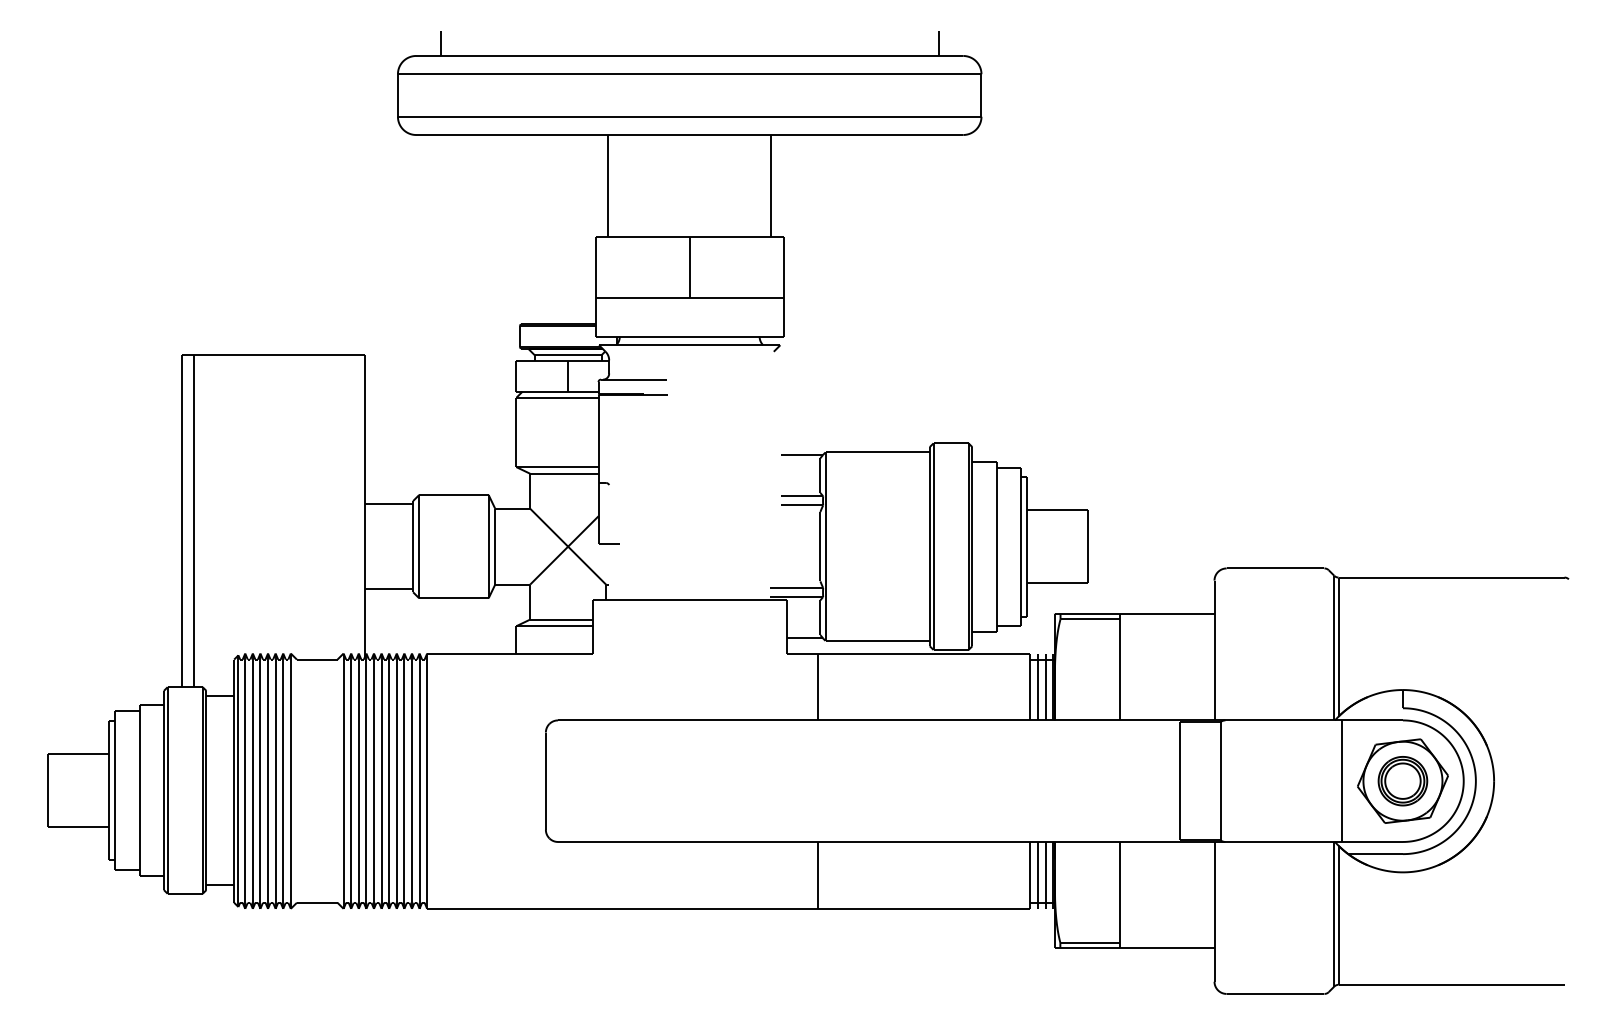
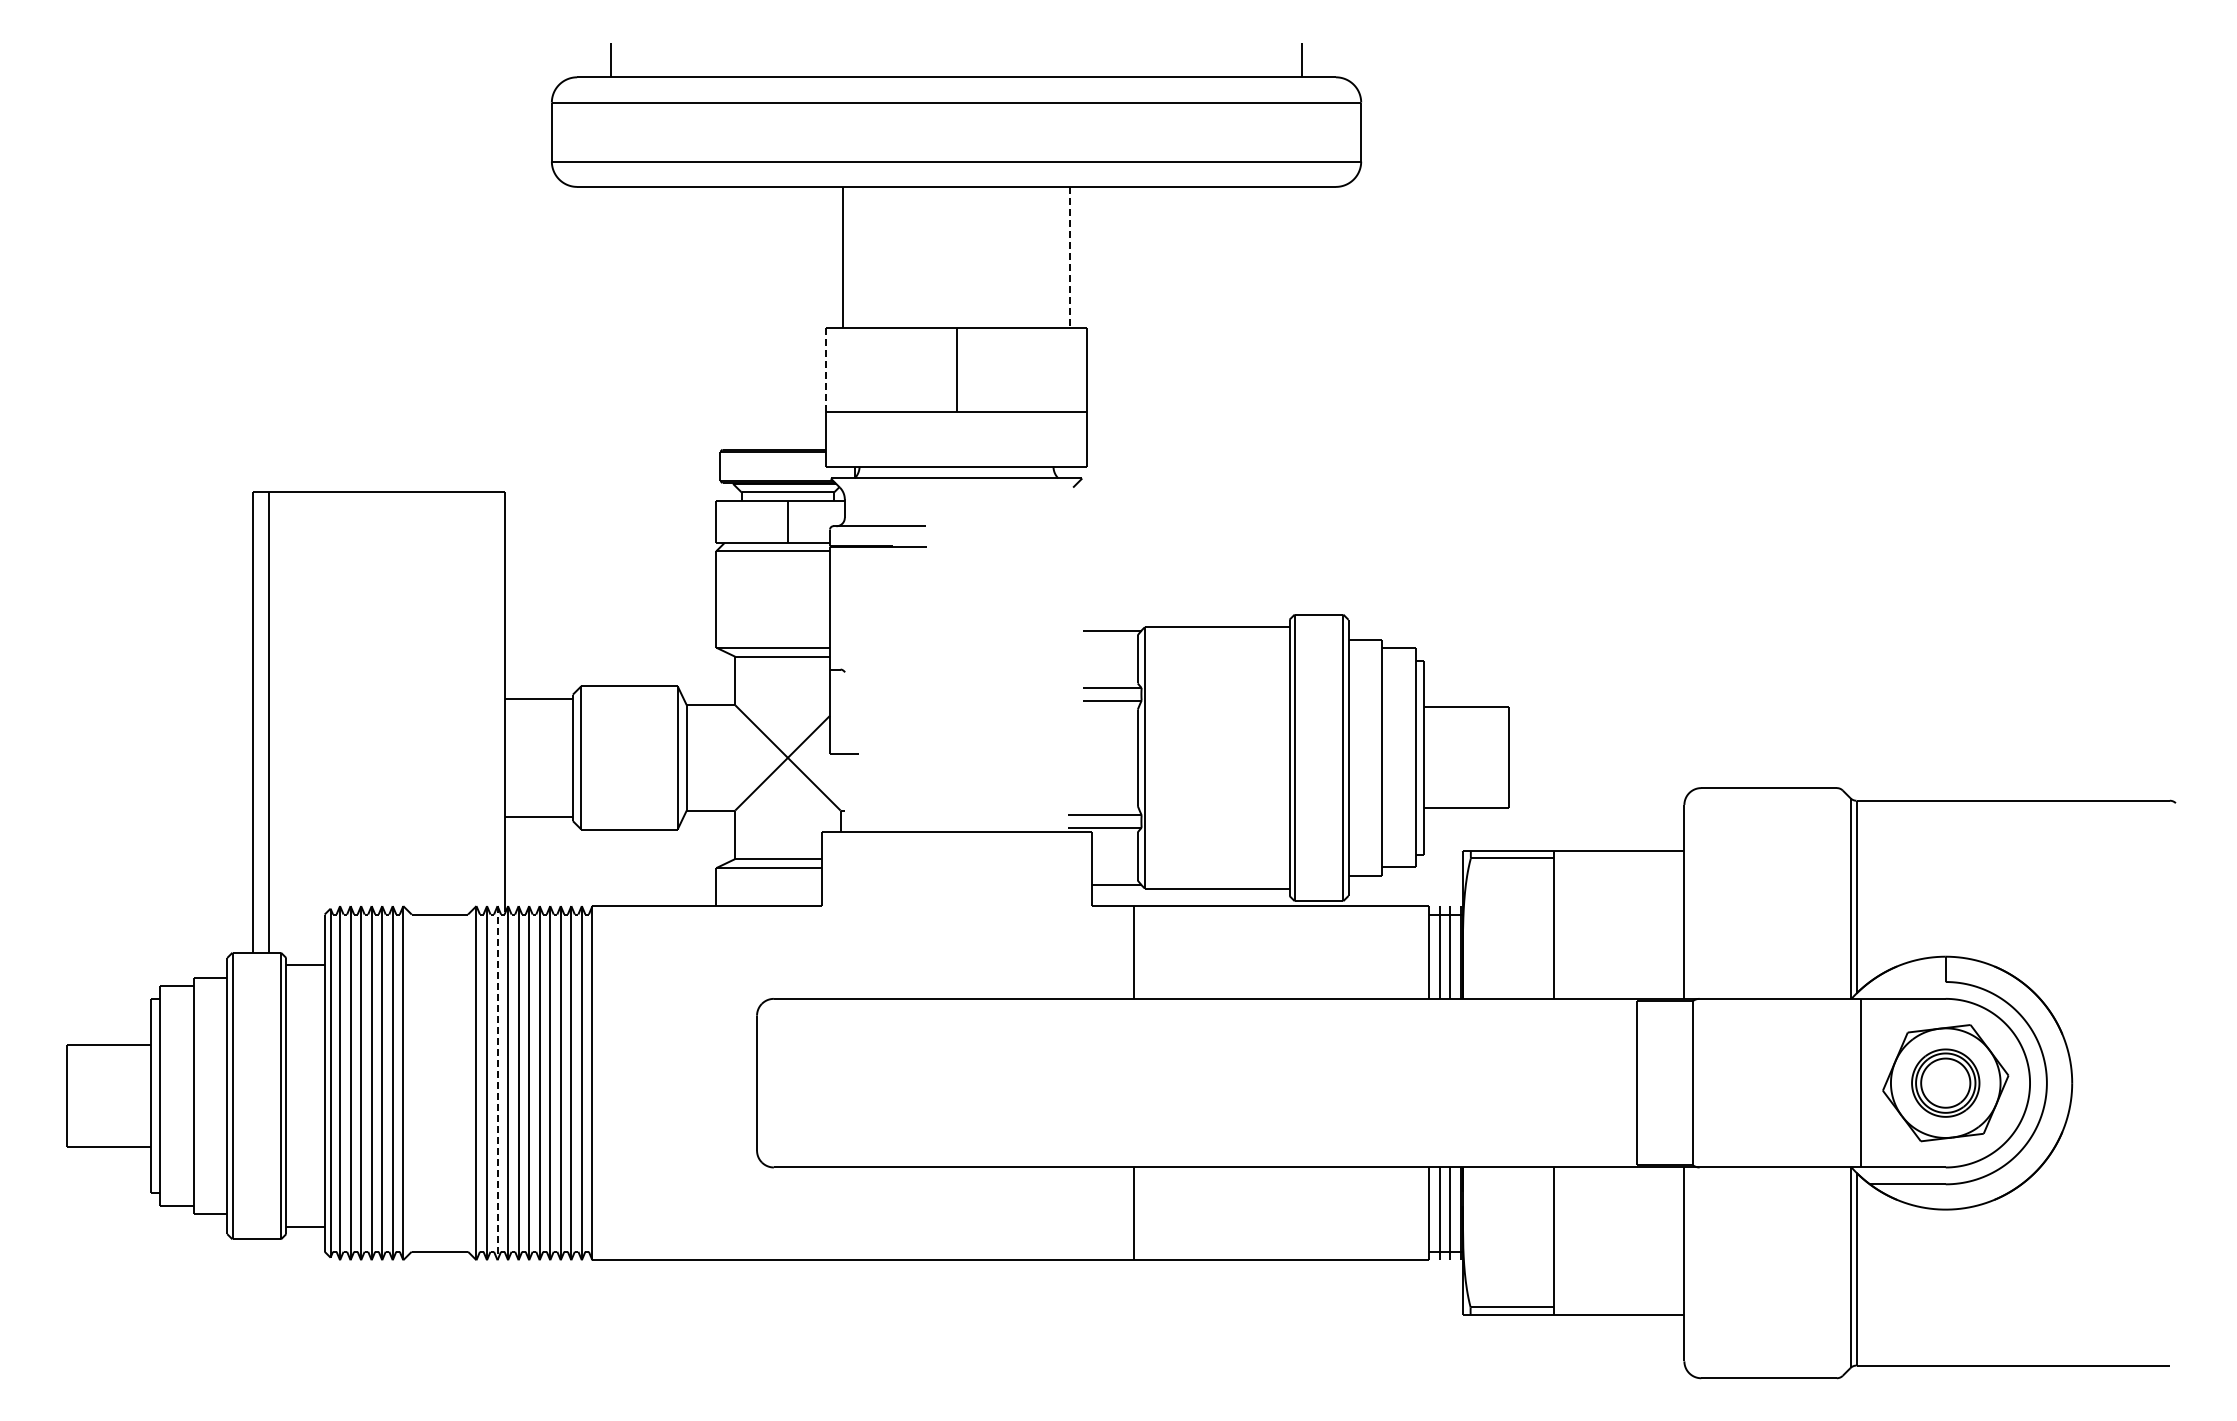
line: (771, 185) -> (1069, 257), solid -> dashed
line: (595, 267) -> (825, 370), solid -> dashed
line: (358, 781) -> (497, 1083), solid -> dashed

